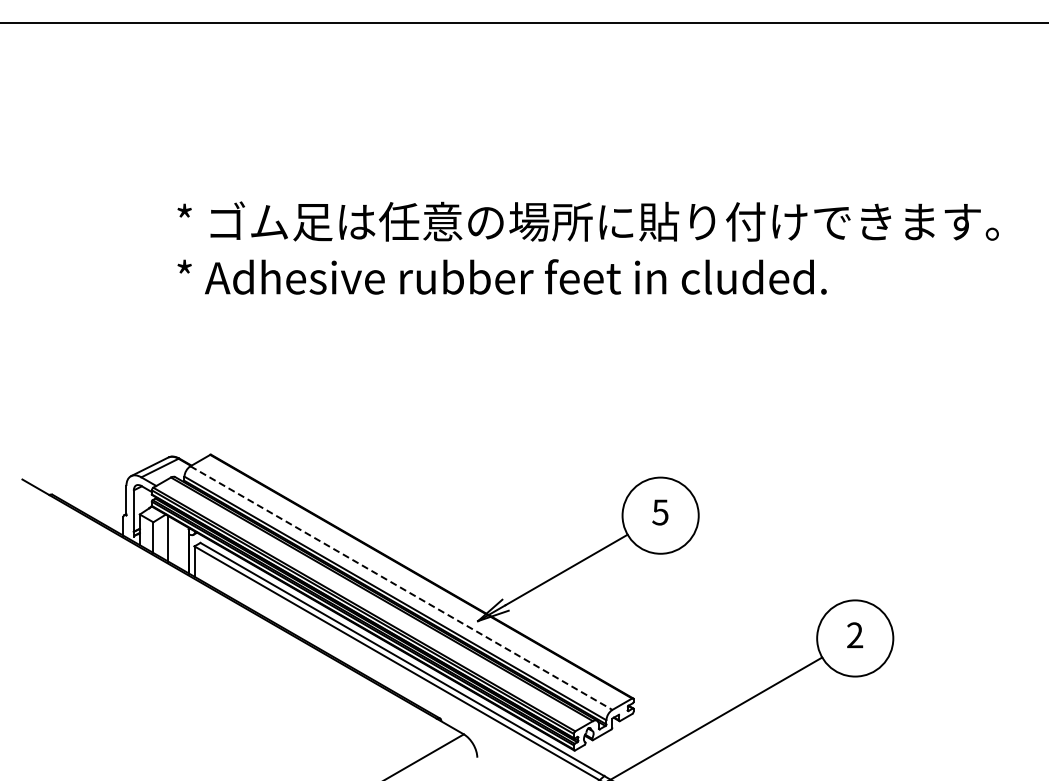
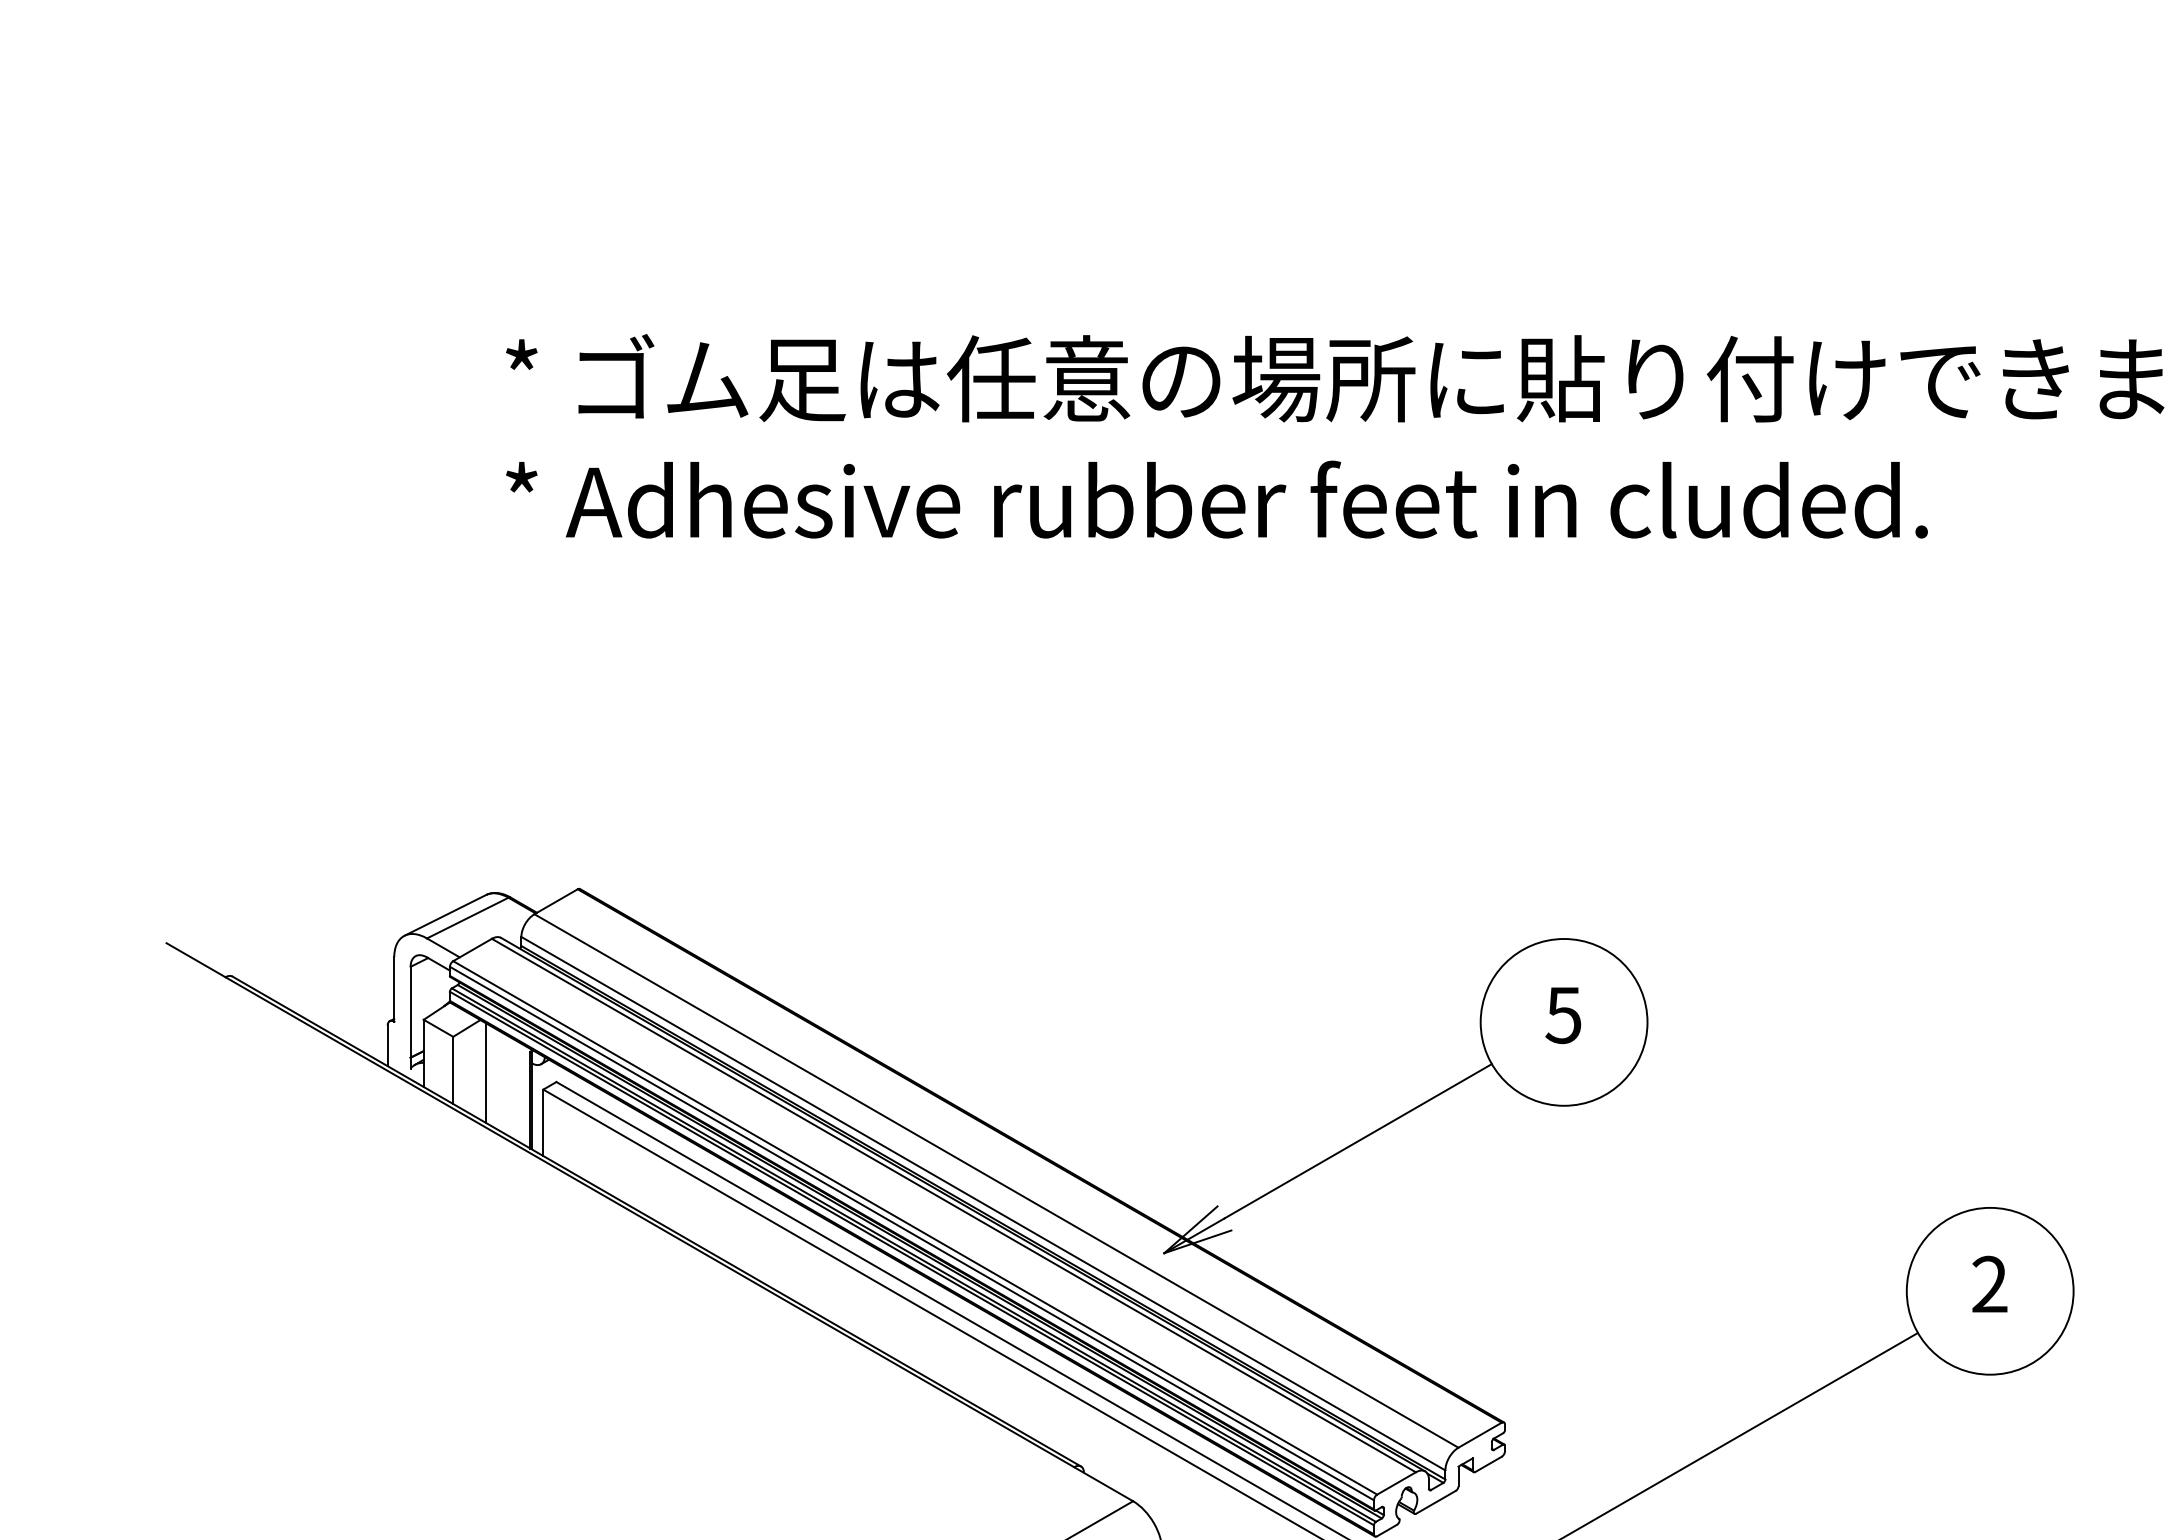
line: (401, 588) -> (996, 1181), dashed -> solid

